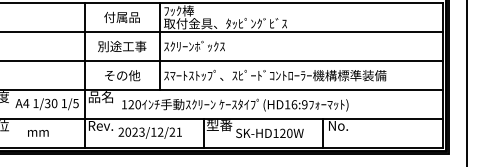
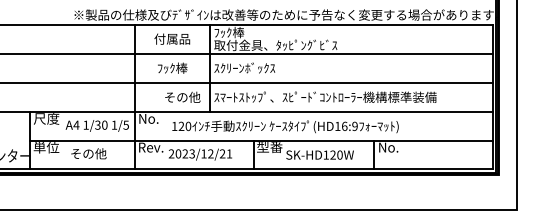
text: (122, 45) -> (172, 67), 別途工事 -> ﾌｯｸ棒
text: (122, 74) -> (182, 96), moved
text: (101, 96) -> (151, 118), 品名 -> No.
text: (38, 131) -> (88, 153), mm -> その他

